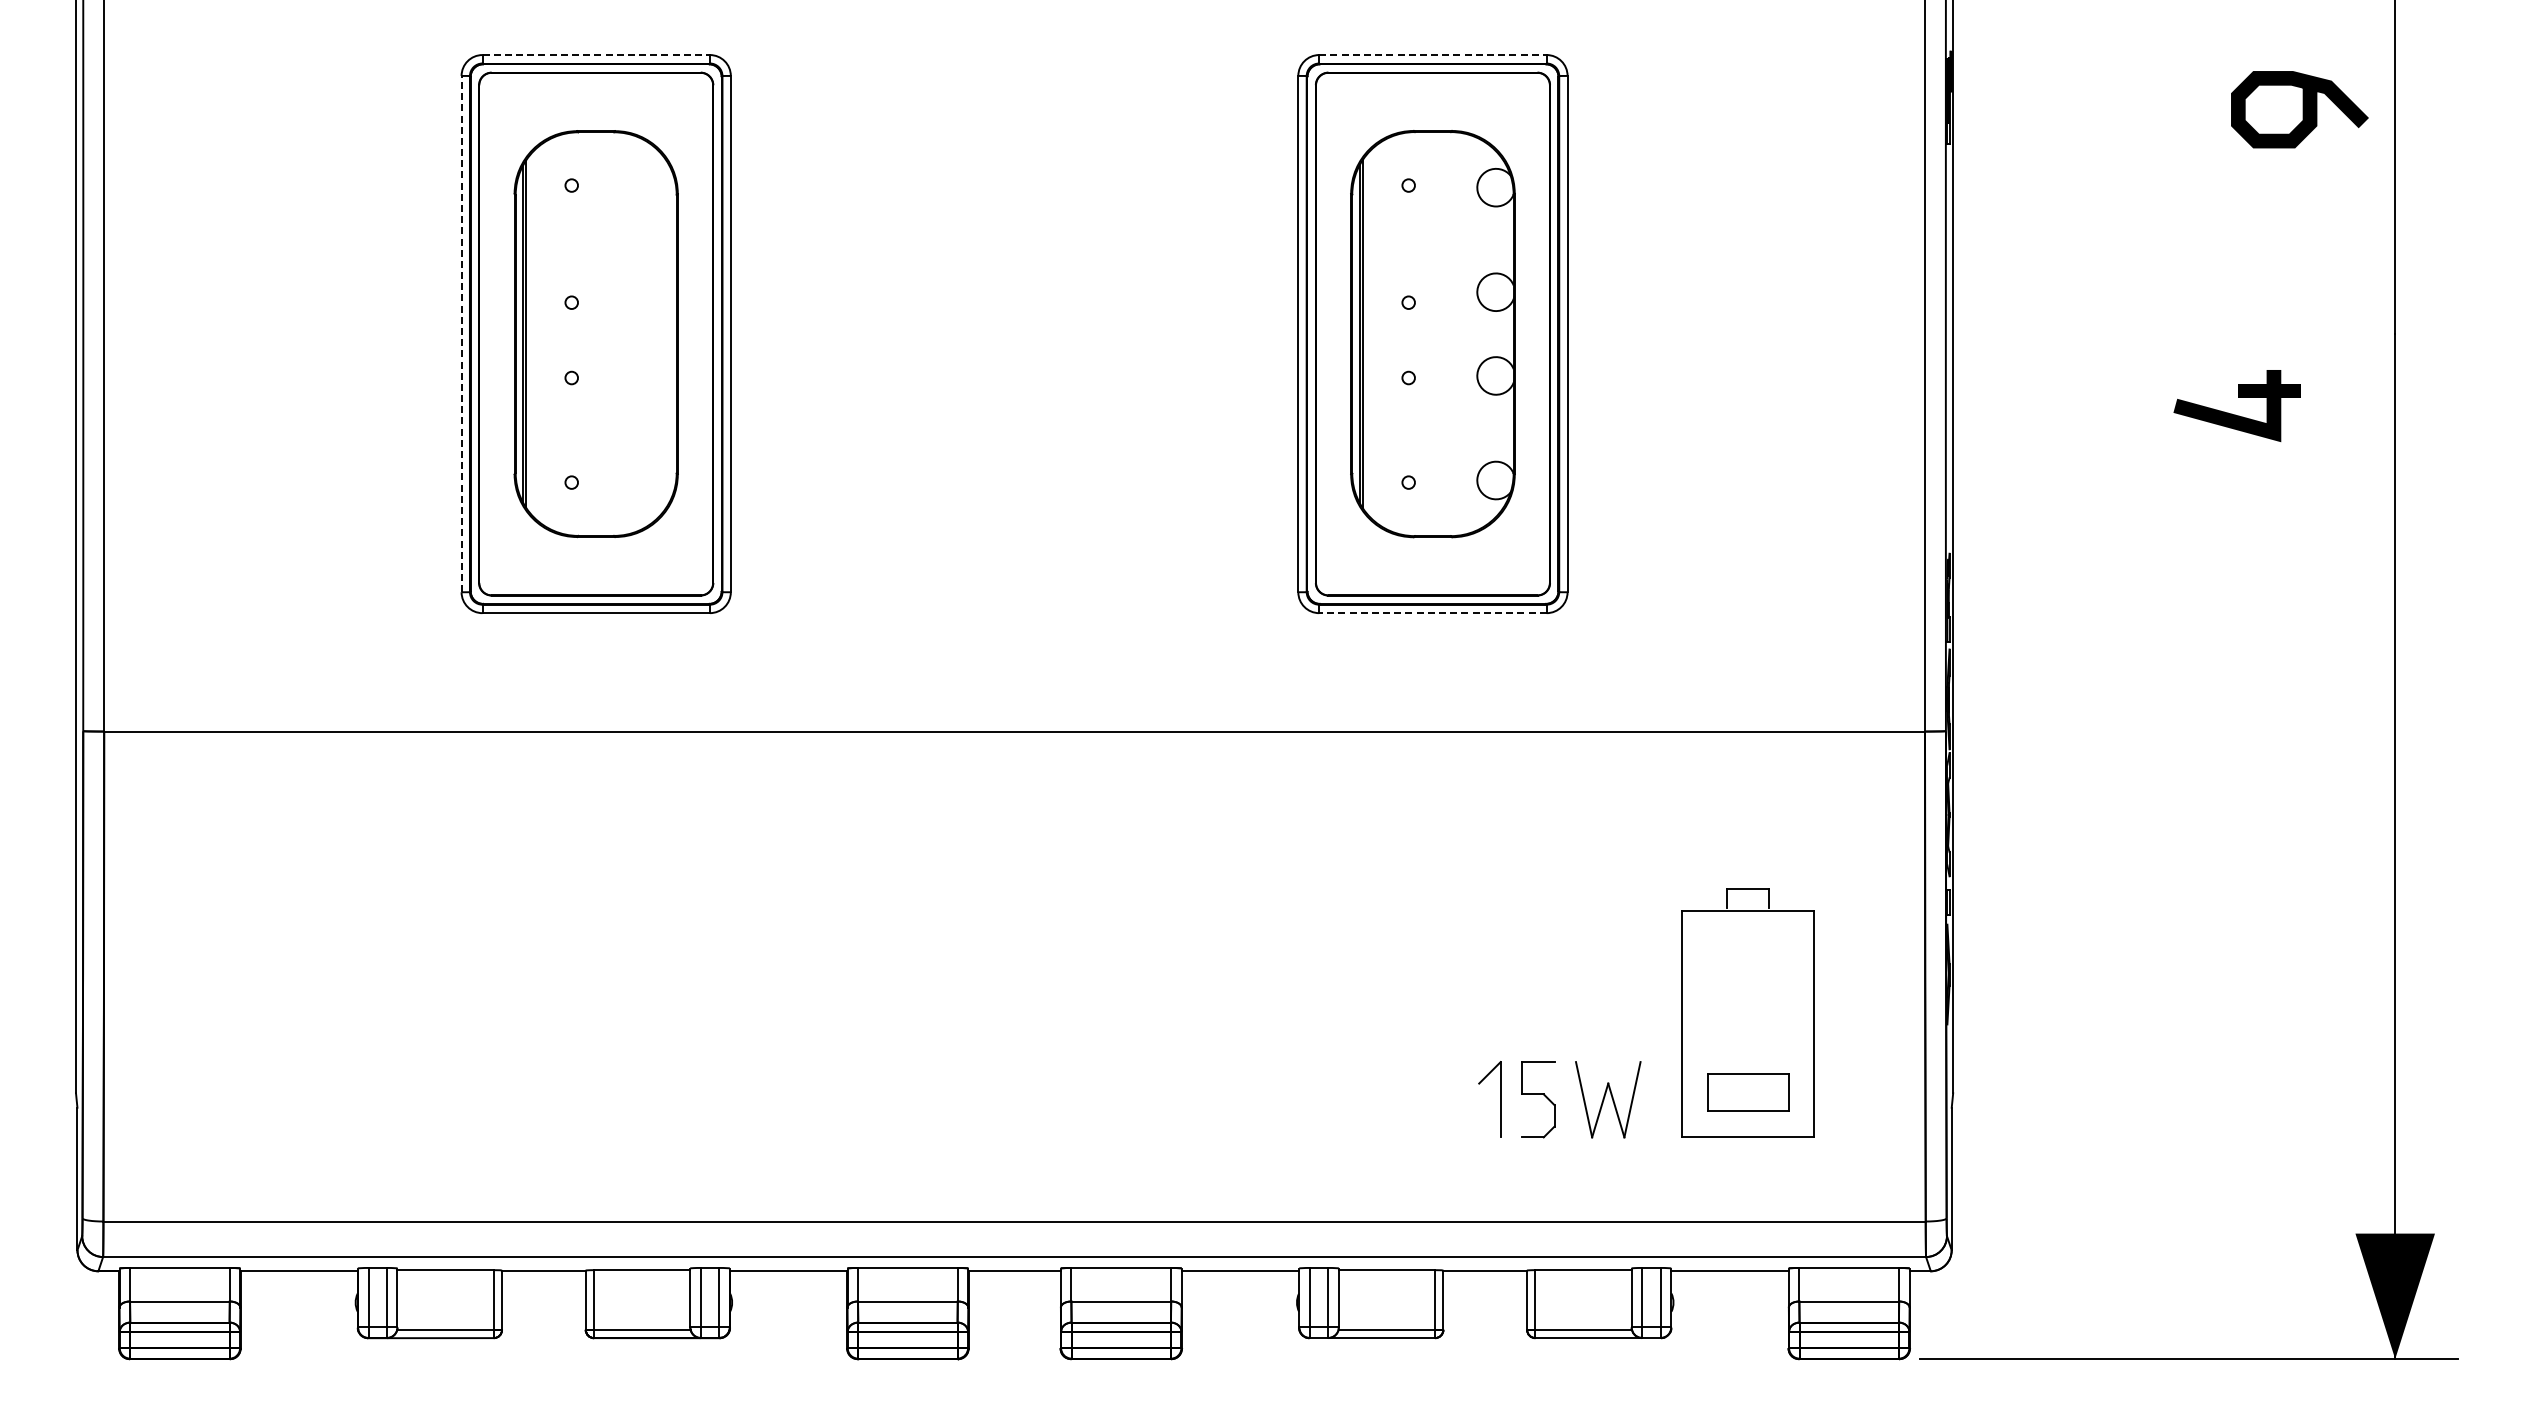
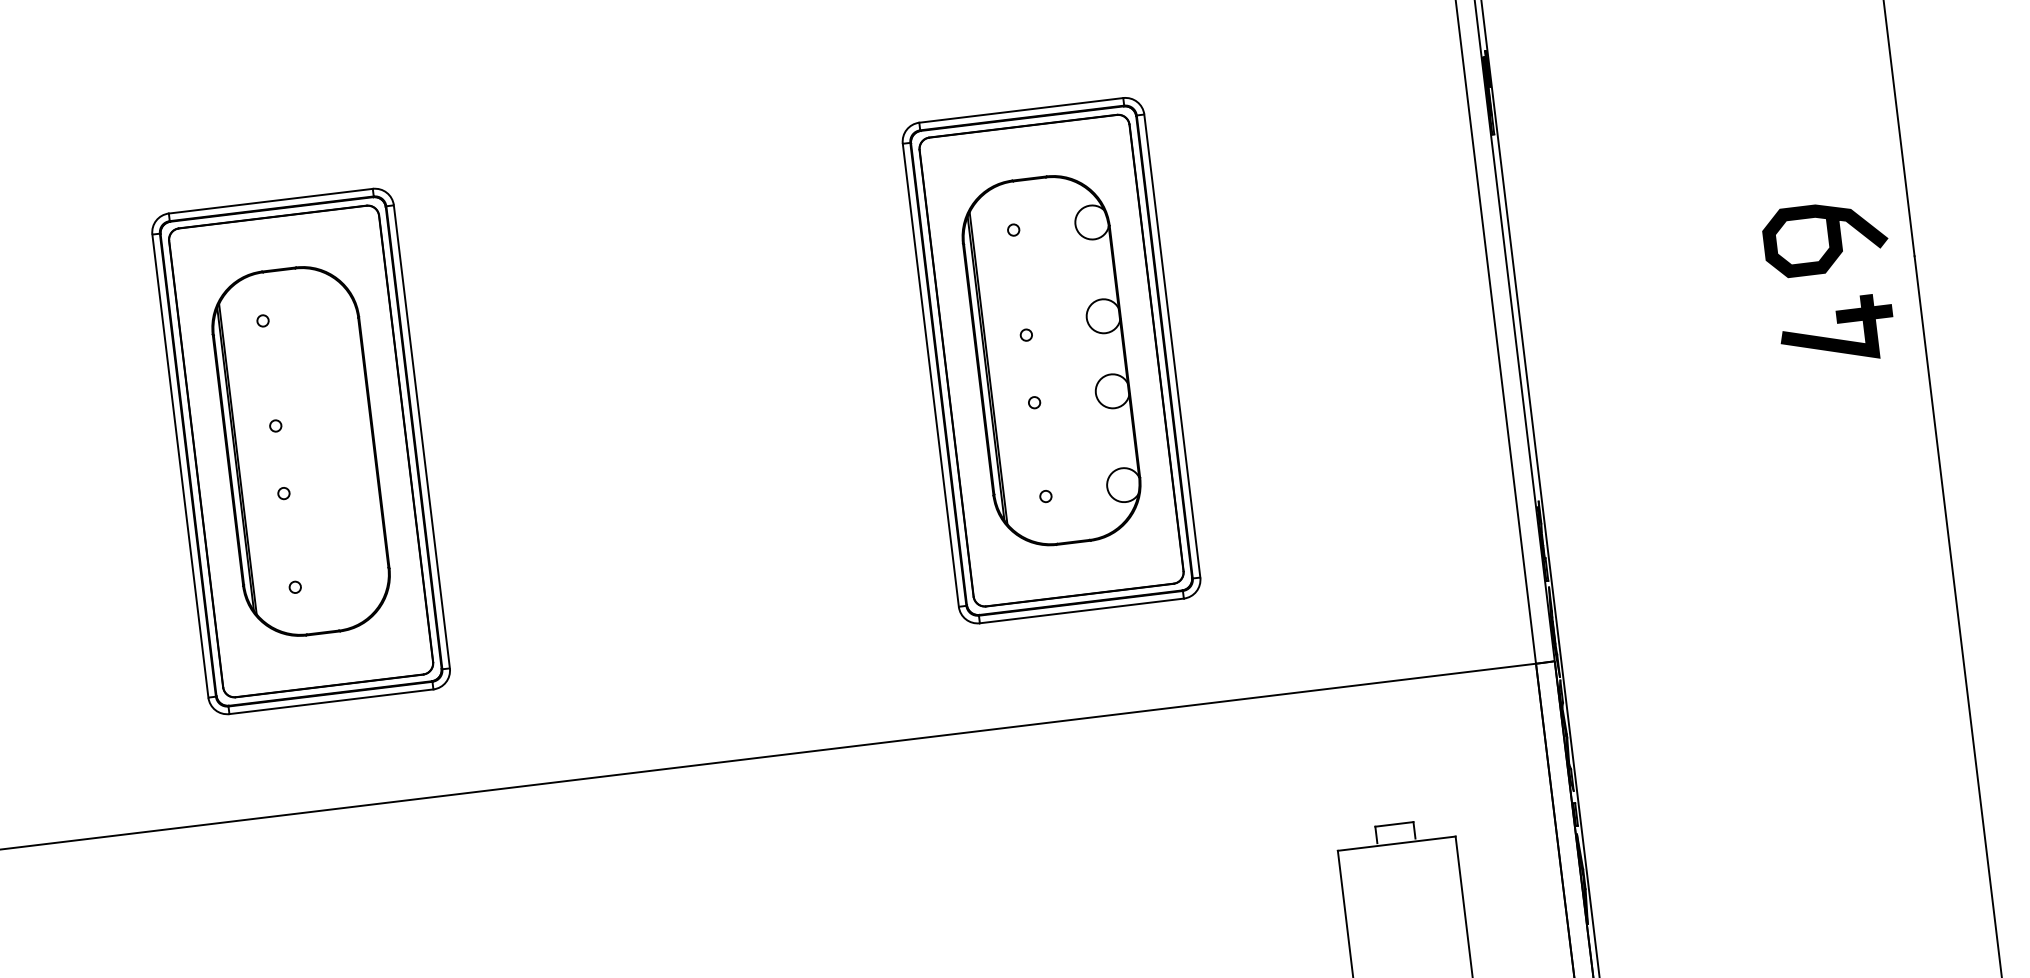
line: (596, 55) -> (271, 201), dashed -> solid
line: (1432, 55) -> (1020, 110), dashed -> solid
curve: (2302, 109) -> (1827, 237), moved
line: (461, 333) -> (180, 465), dashed -> solid
part: (2238, 397) -> (1837, 323), moved
line: (1432, 613) -> (1081, 611), dashed -> solid

